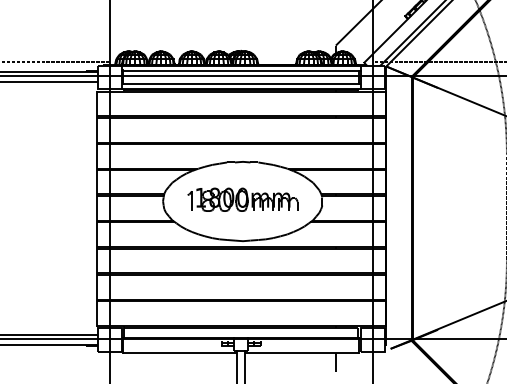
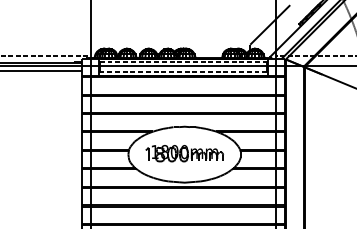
line: (240, 70) -> (182, 62), solid -> dashed
line: (241, 84) -> (183, 72), solid -> dashed

